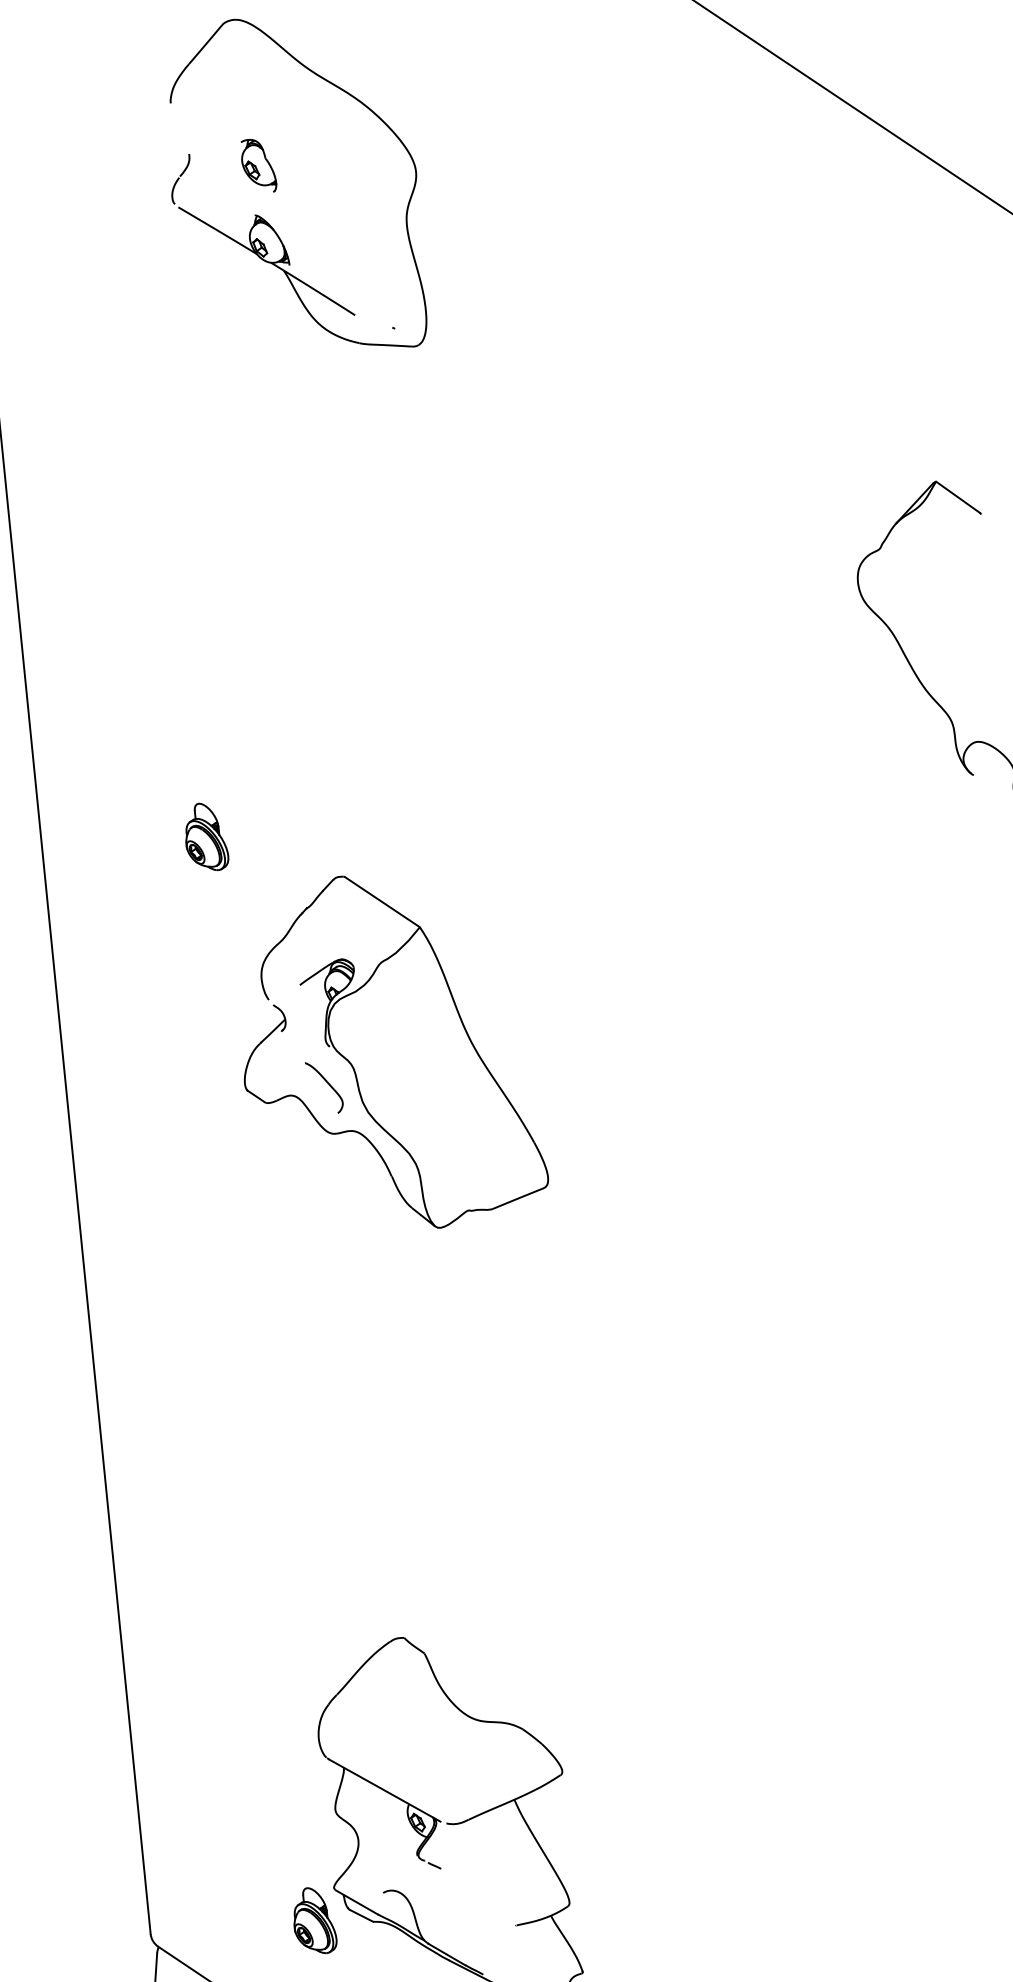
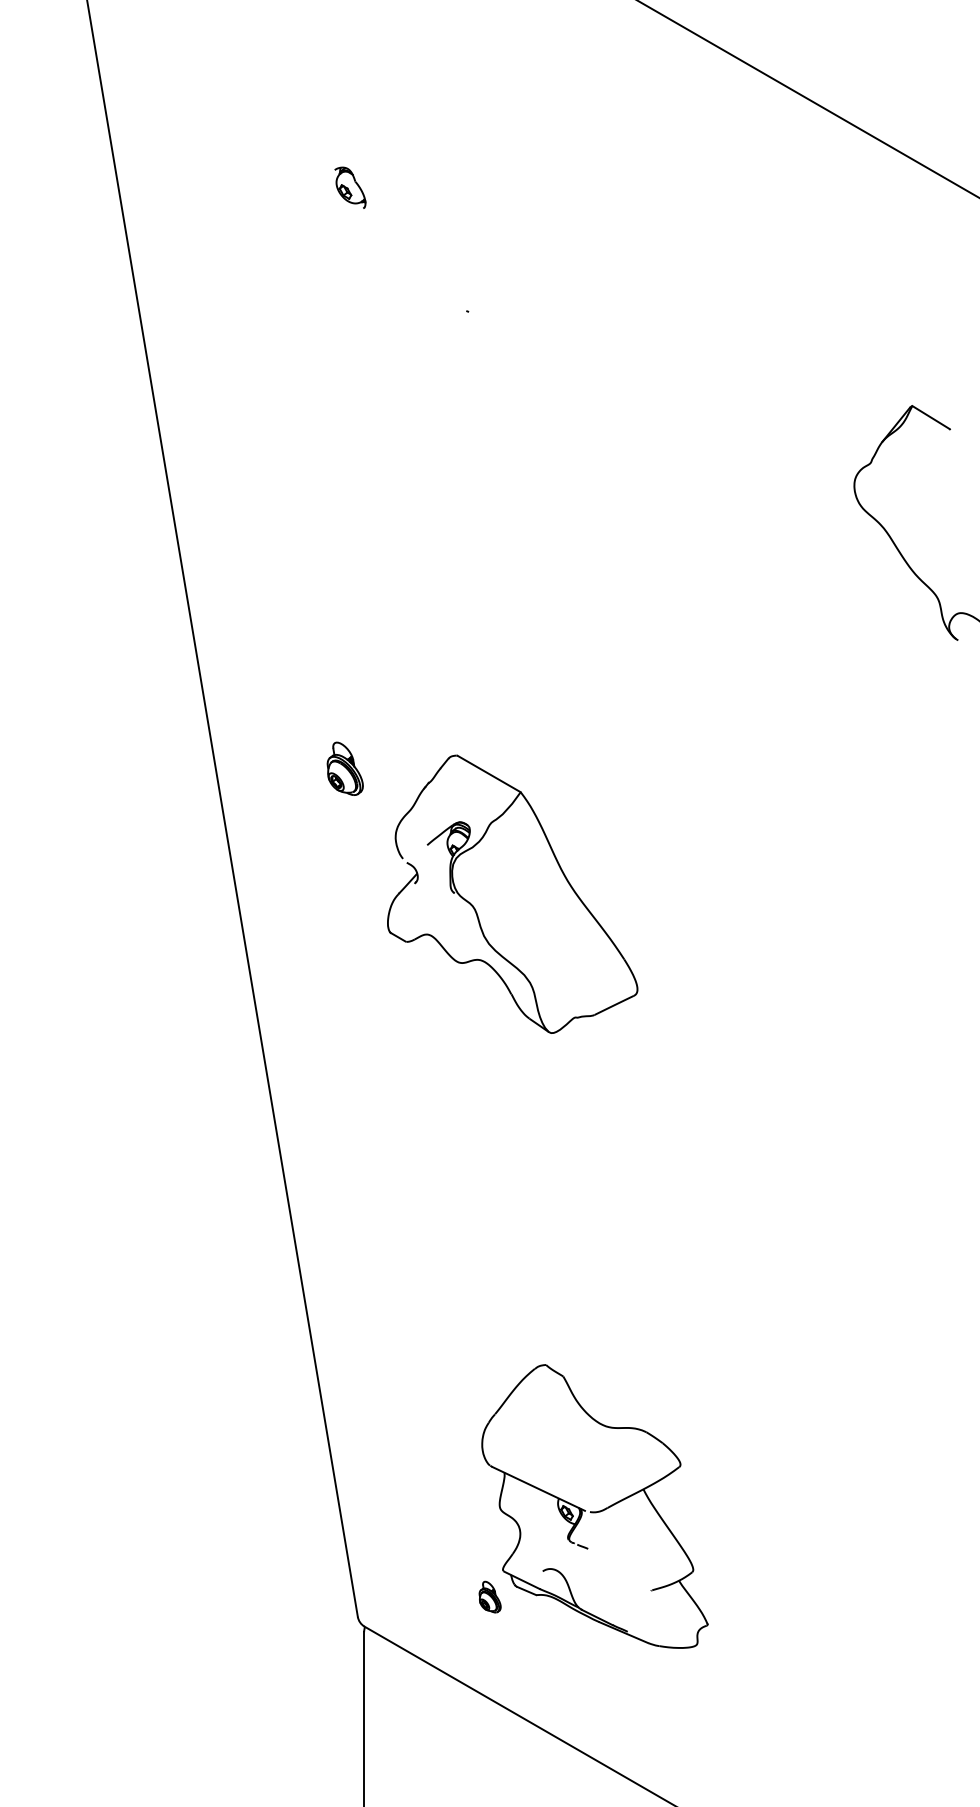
part: (266, 220) -> (359, 231), removed
part: (206, 836) -> (344, 768), moved
part: (323, 1087) -> (451, 926), removed
part: (315, 1919) -> (489, 1596), size x0.6

